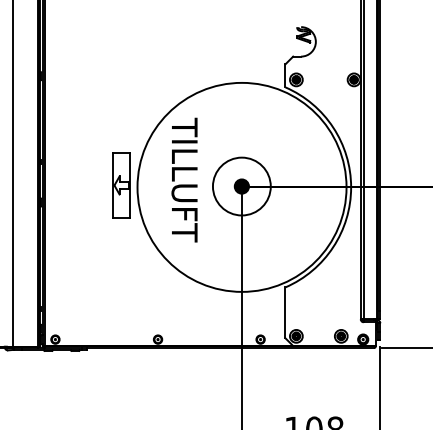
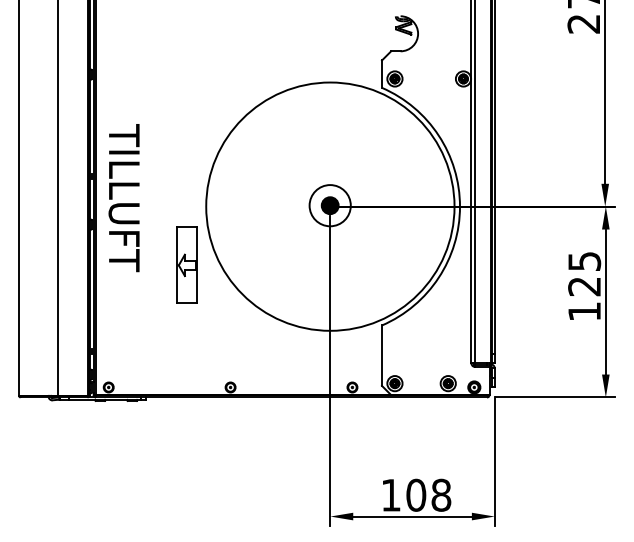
text: (184, 180) -> (123, 198), moved
part: (120, 184) -> (186, 264), moved
circle: (241, 186) -> (329, 205), size x0.6

